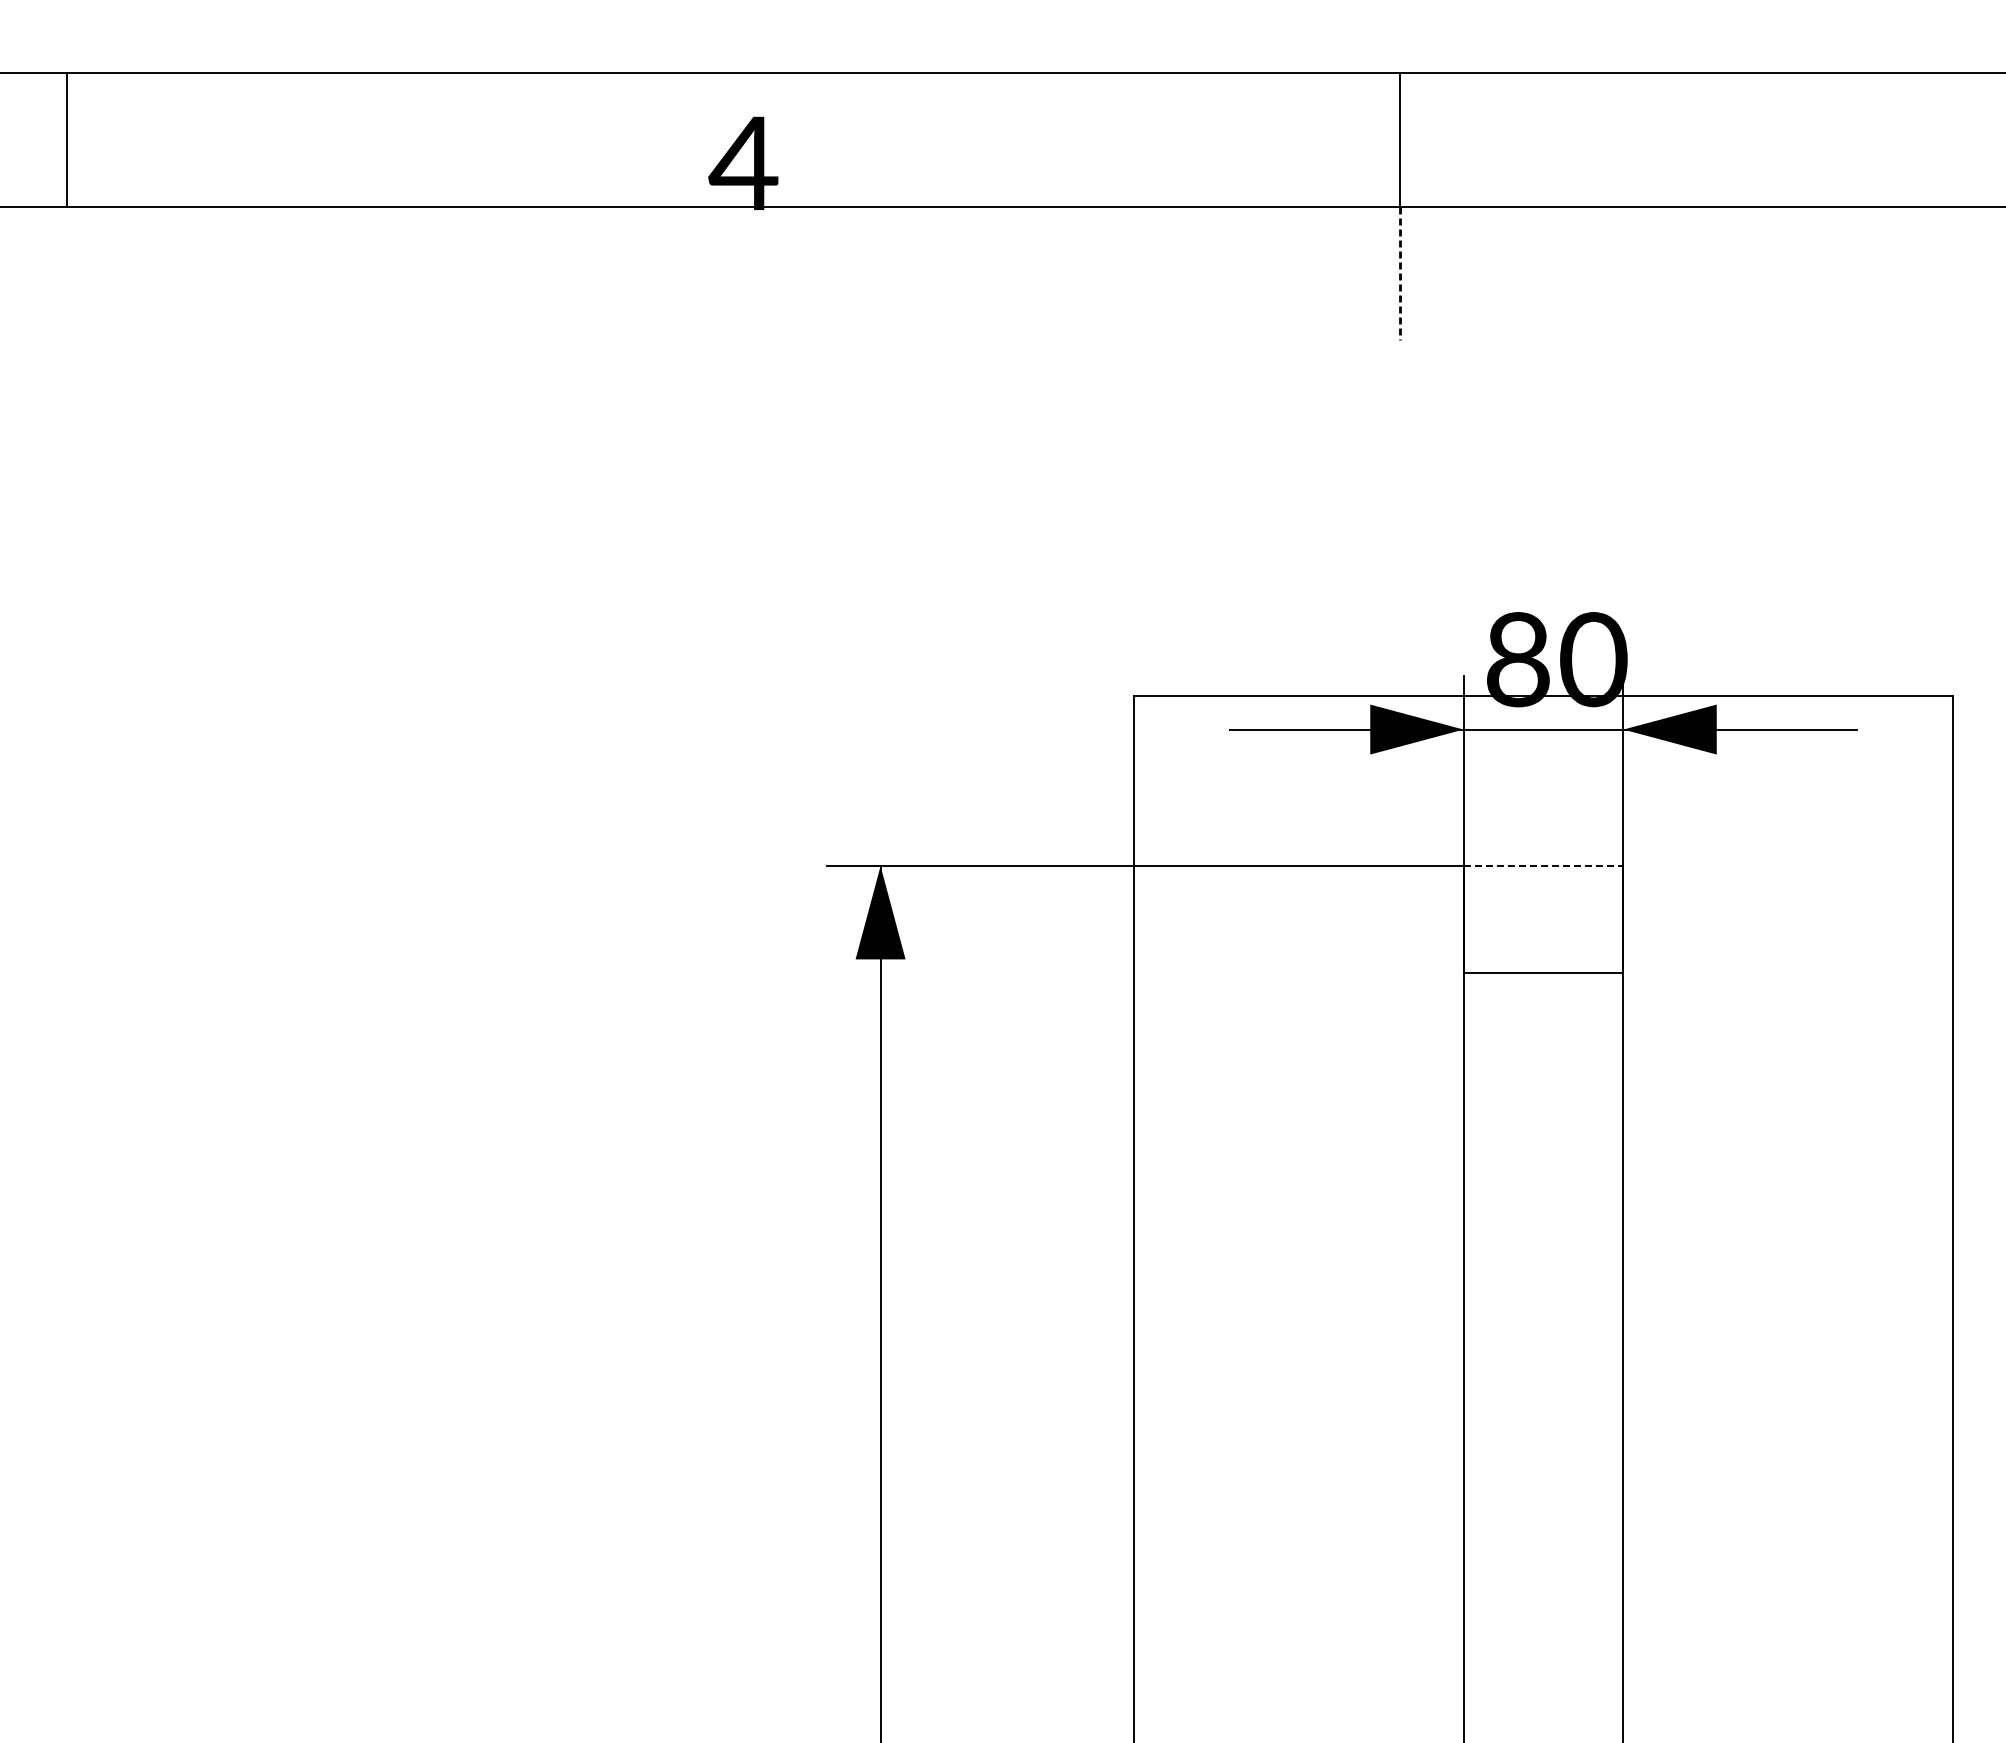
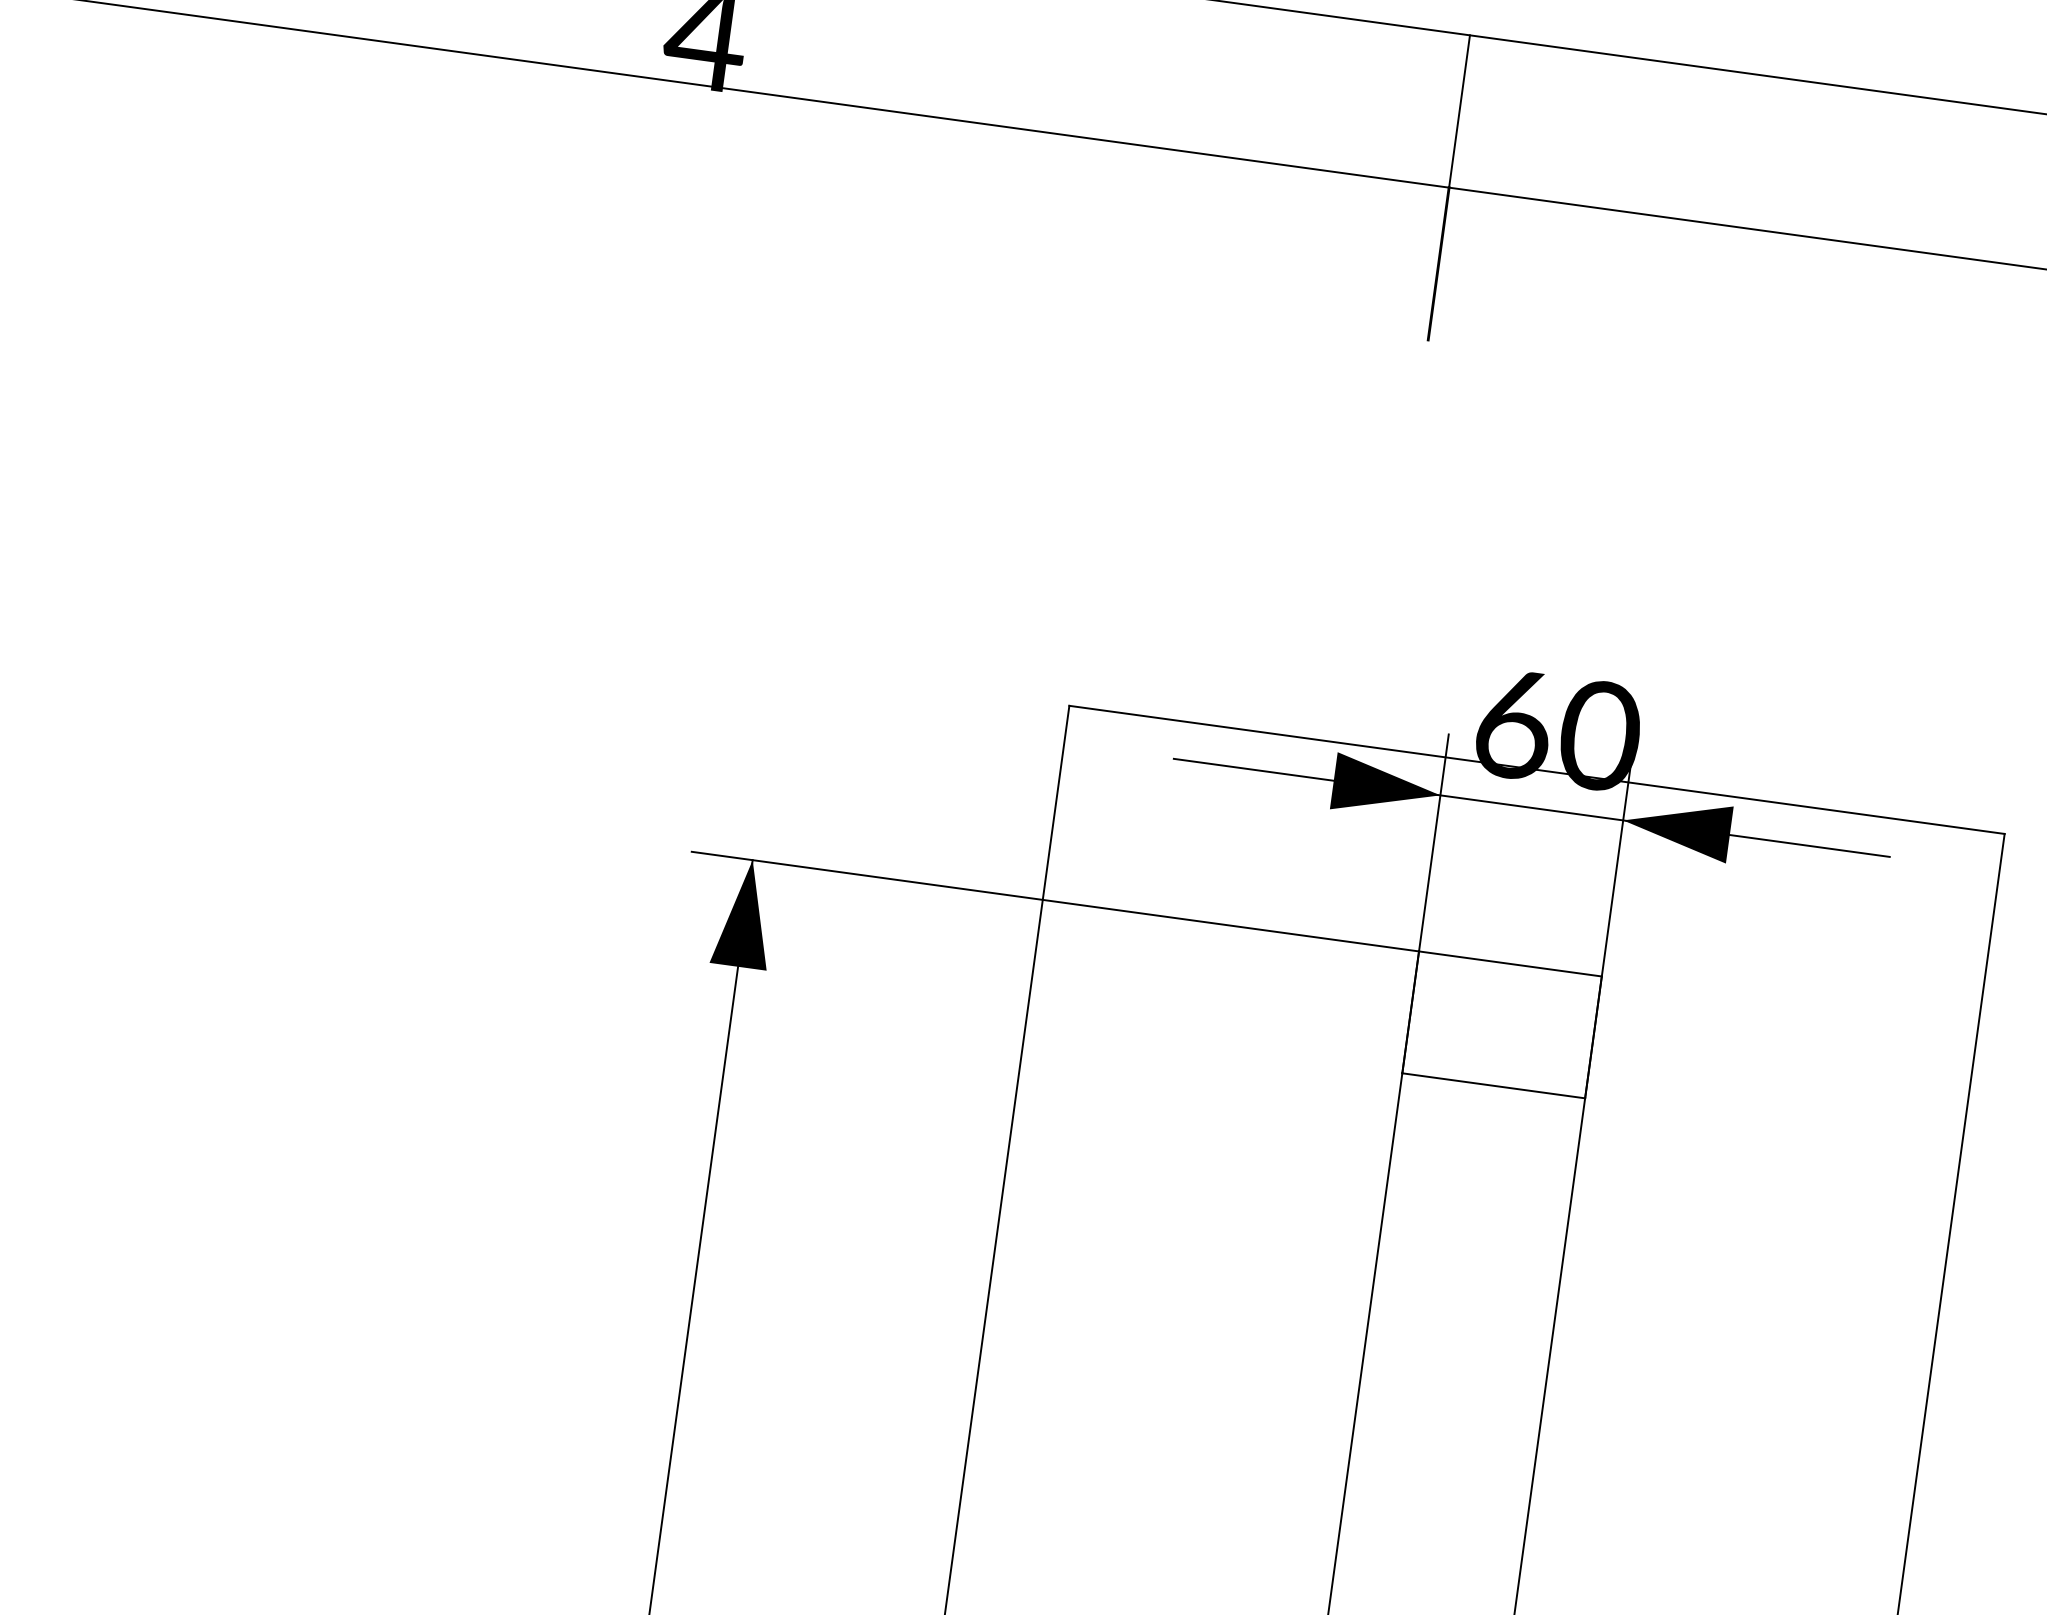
line: (1399, 273) -> (1438, 264), dashed -> solid
text: (1518, 659) -> (1514, 723), 80 -> 60
line: (1543, 866) -> (1510, 964), dashed -> solid

